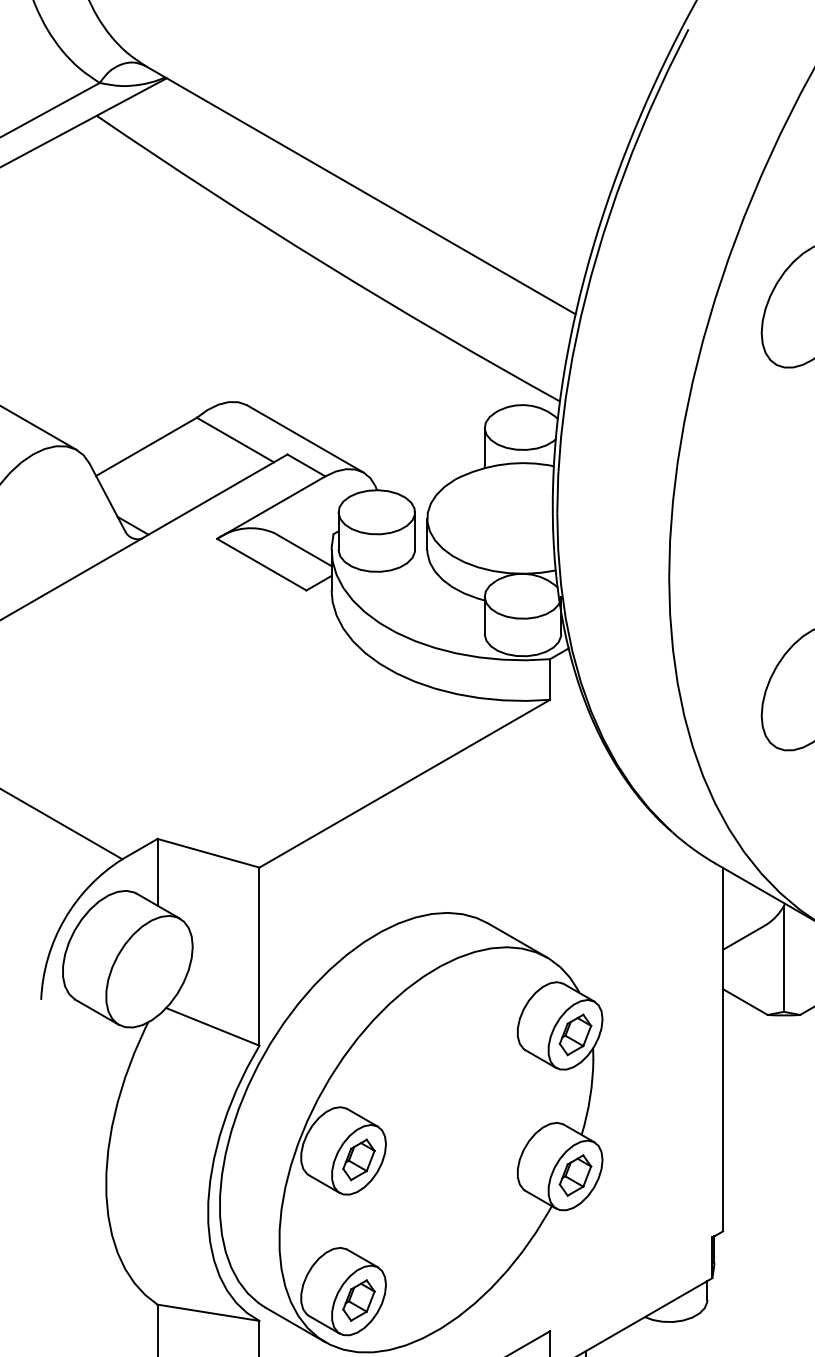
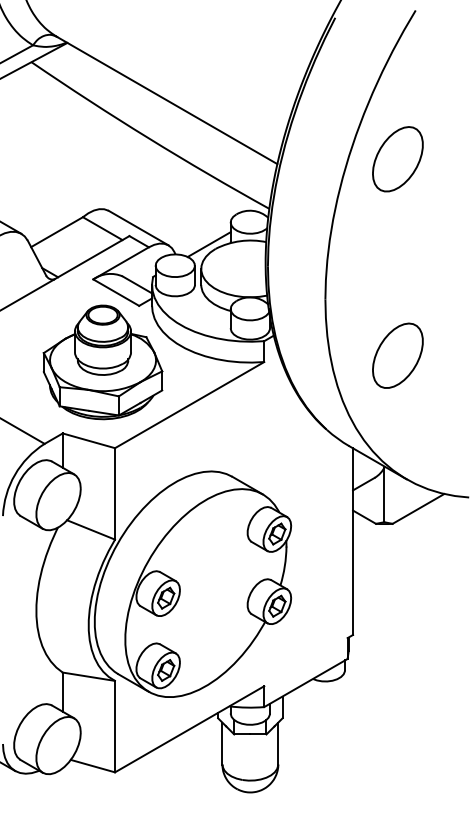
line: (441, 470) -> (208, 244), added
part: (235, 700) -> (102, 362), added

